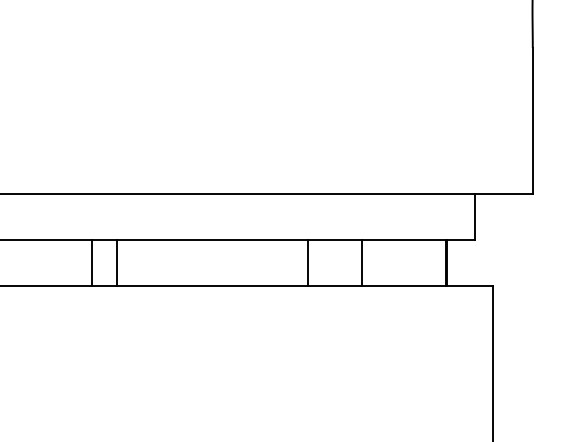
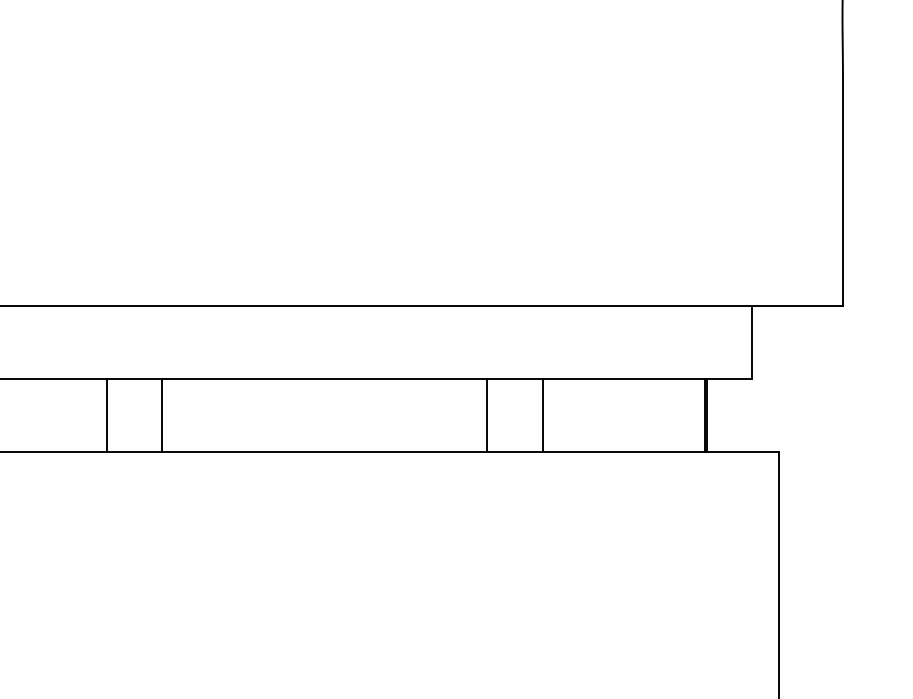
line: (91, 262) -> (106, 415), moved
line: (116, 262) -> (162, 415), moved
line: (361, 262) -> (541, 415), moved

